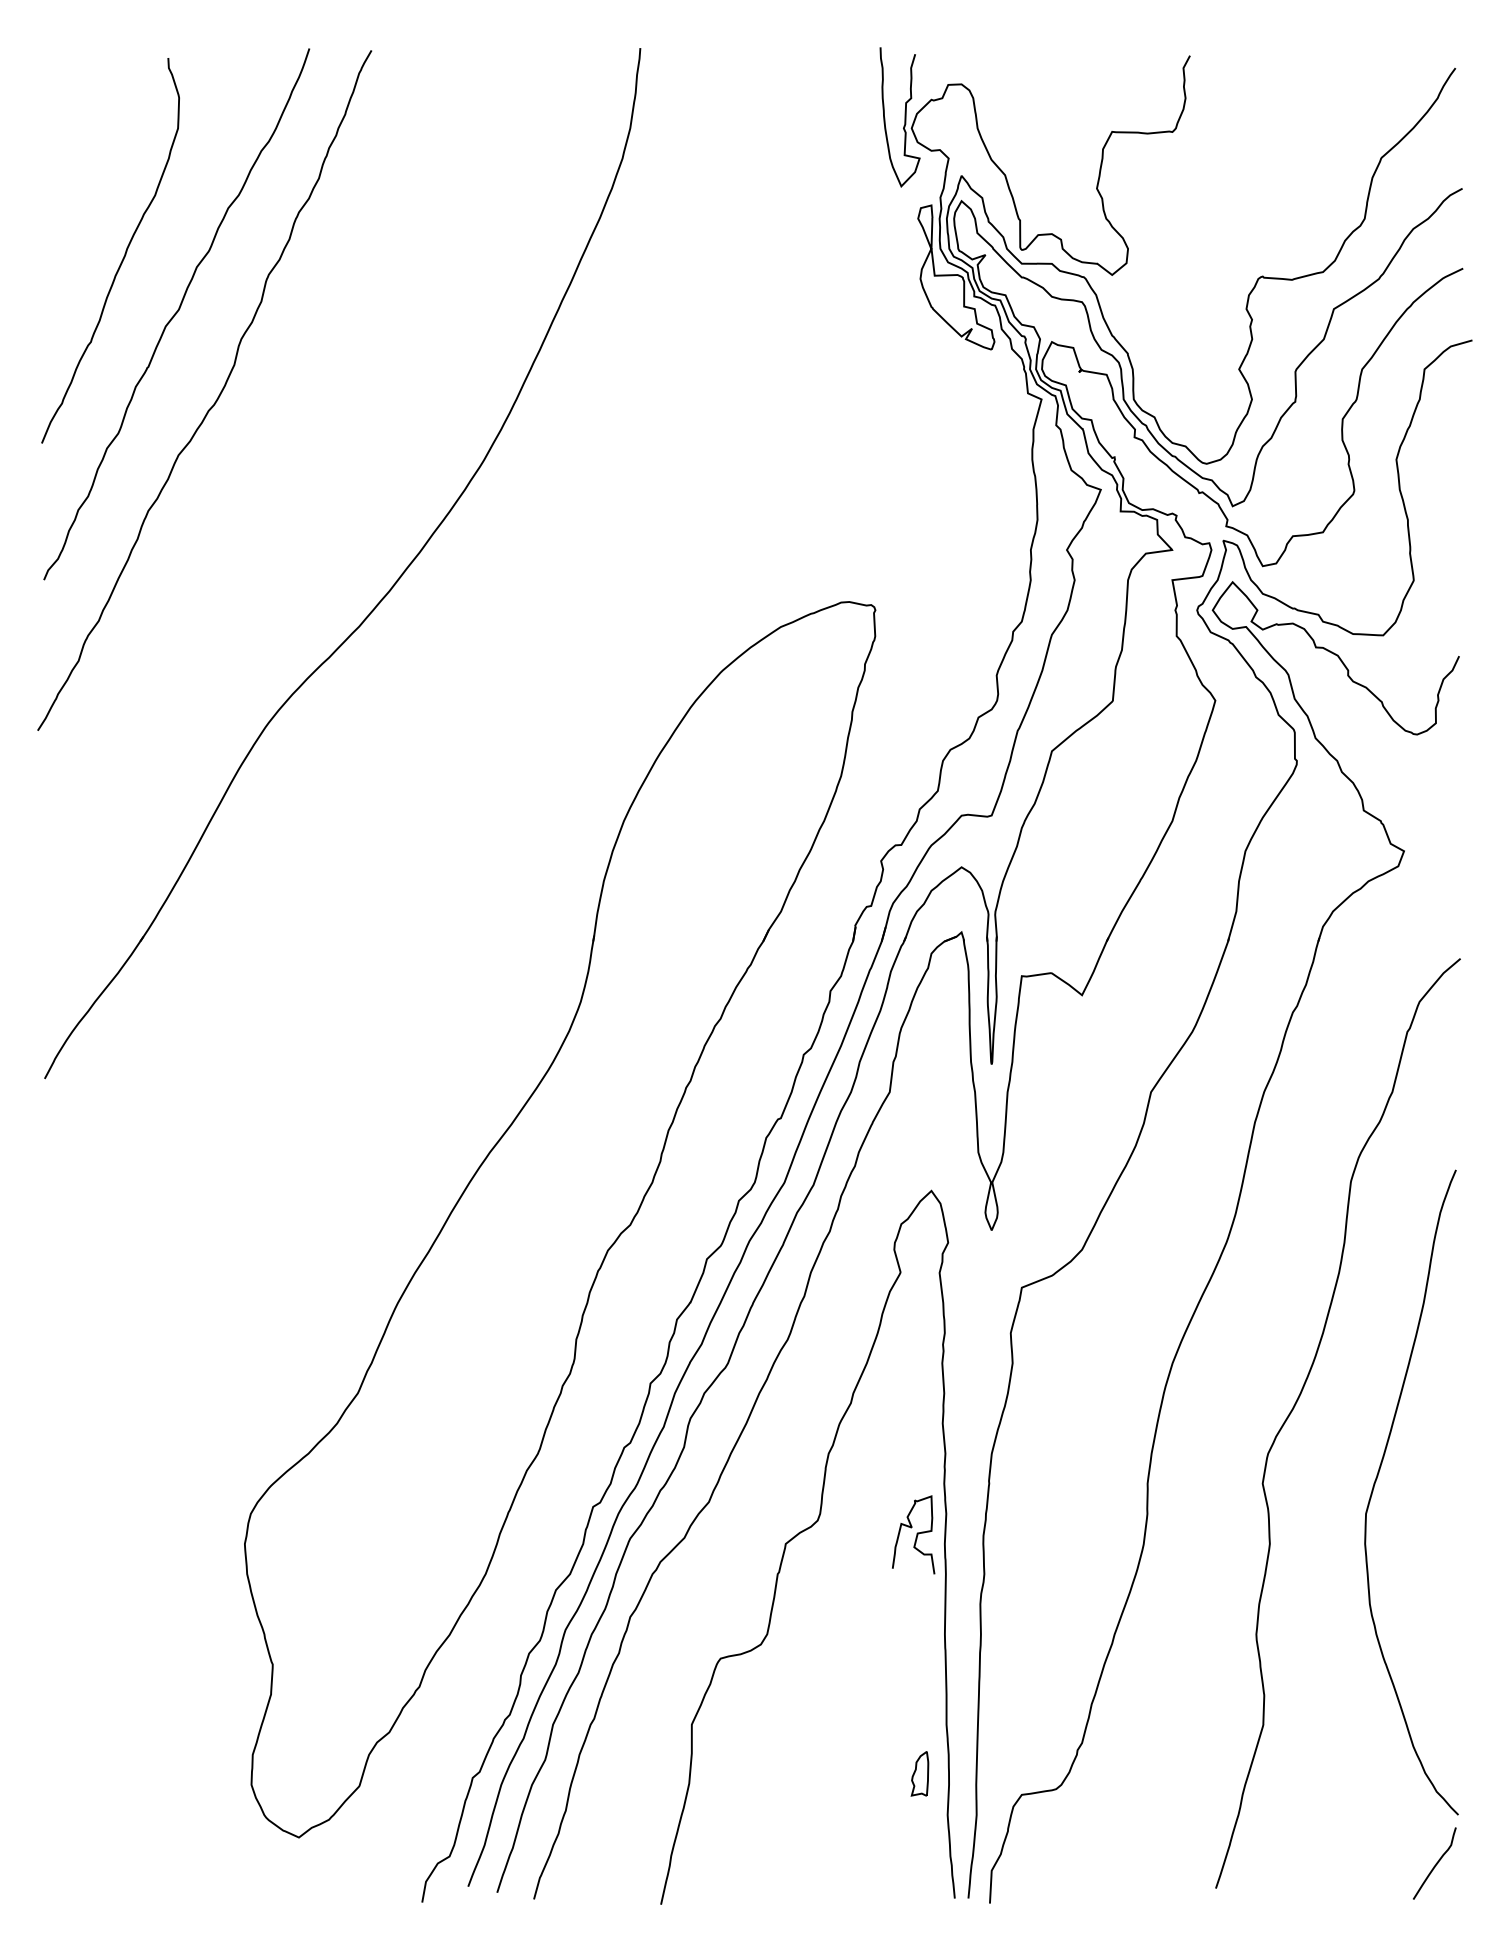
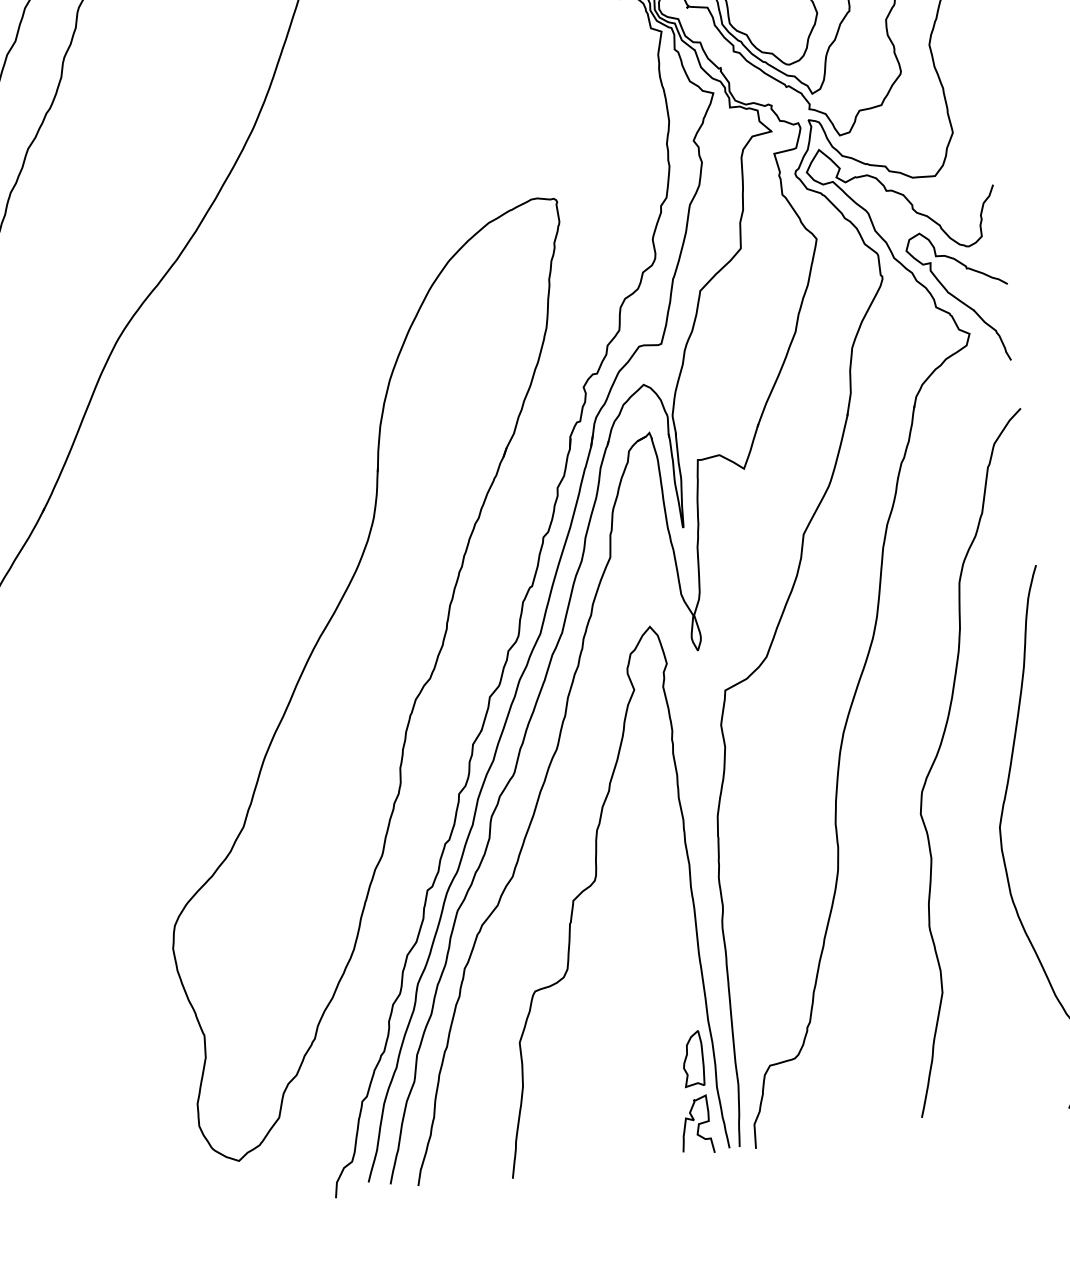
curve: (1394, 802) -> (958, 298), added
curve: (916, 1534) -> (698, 1124), moved
part: (919, 1773) -> (692, 1058), size x1.67

